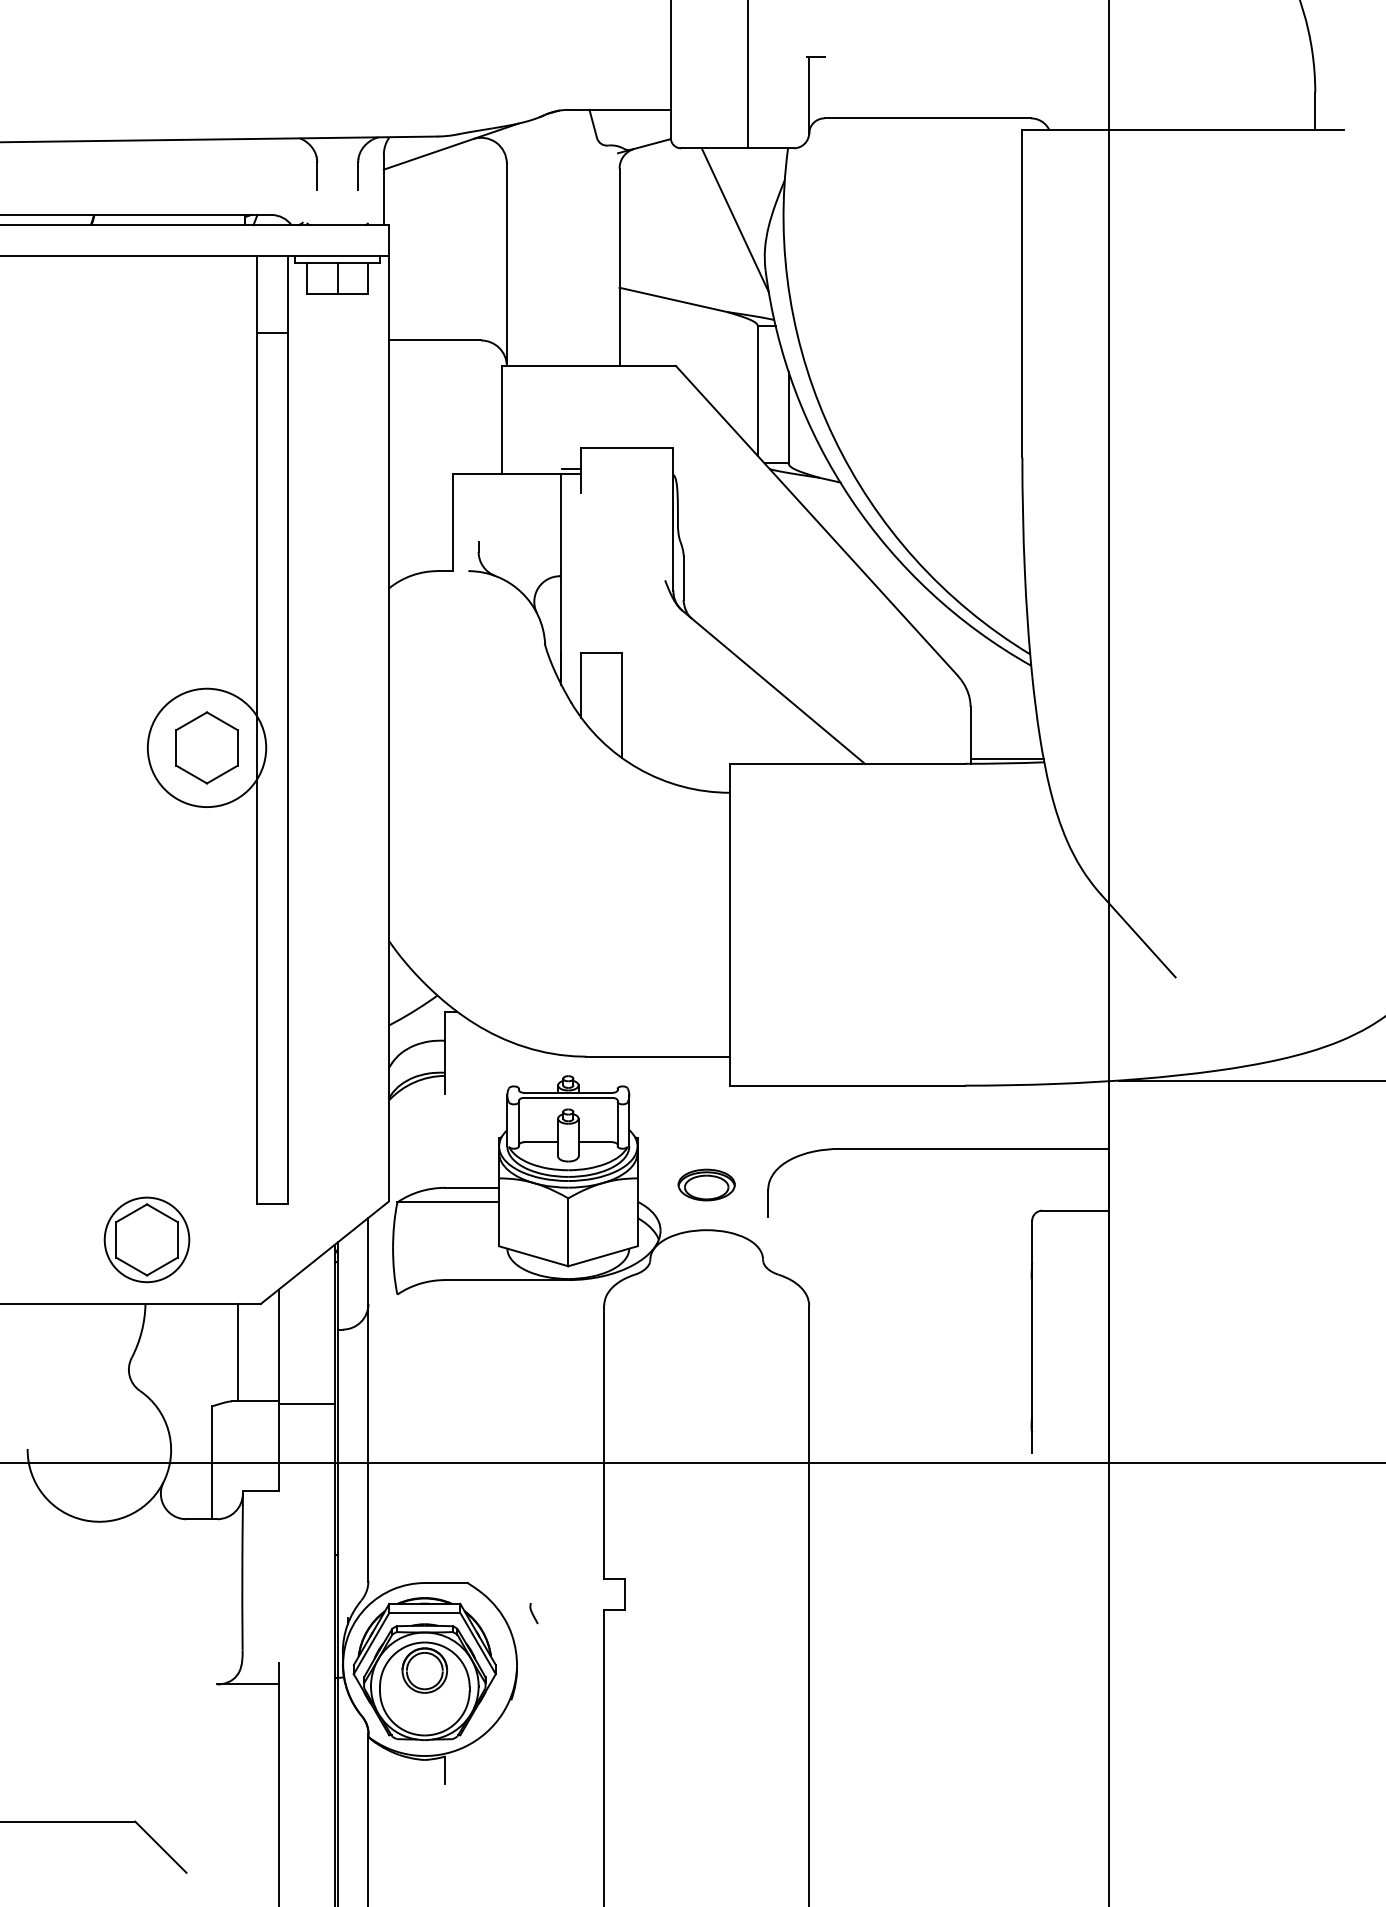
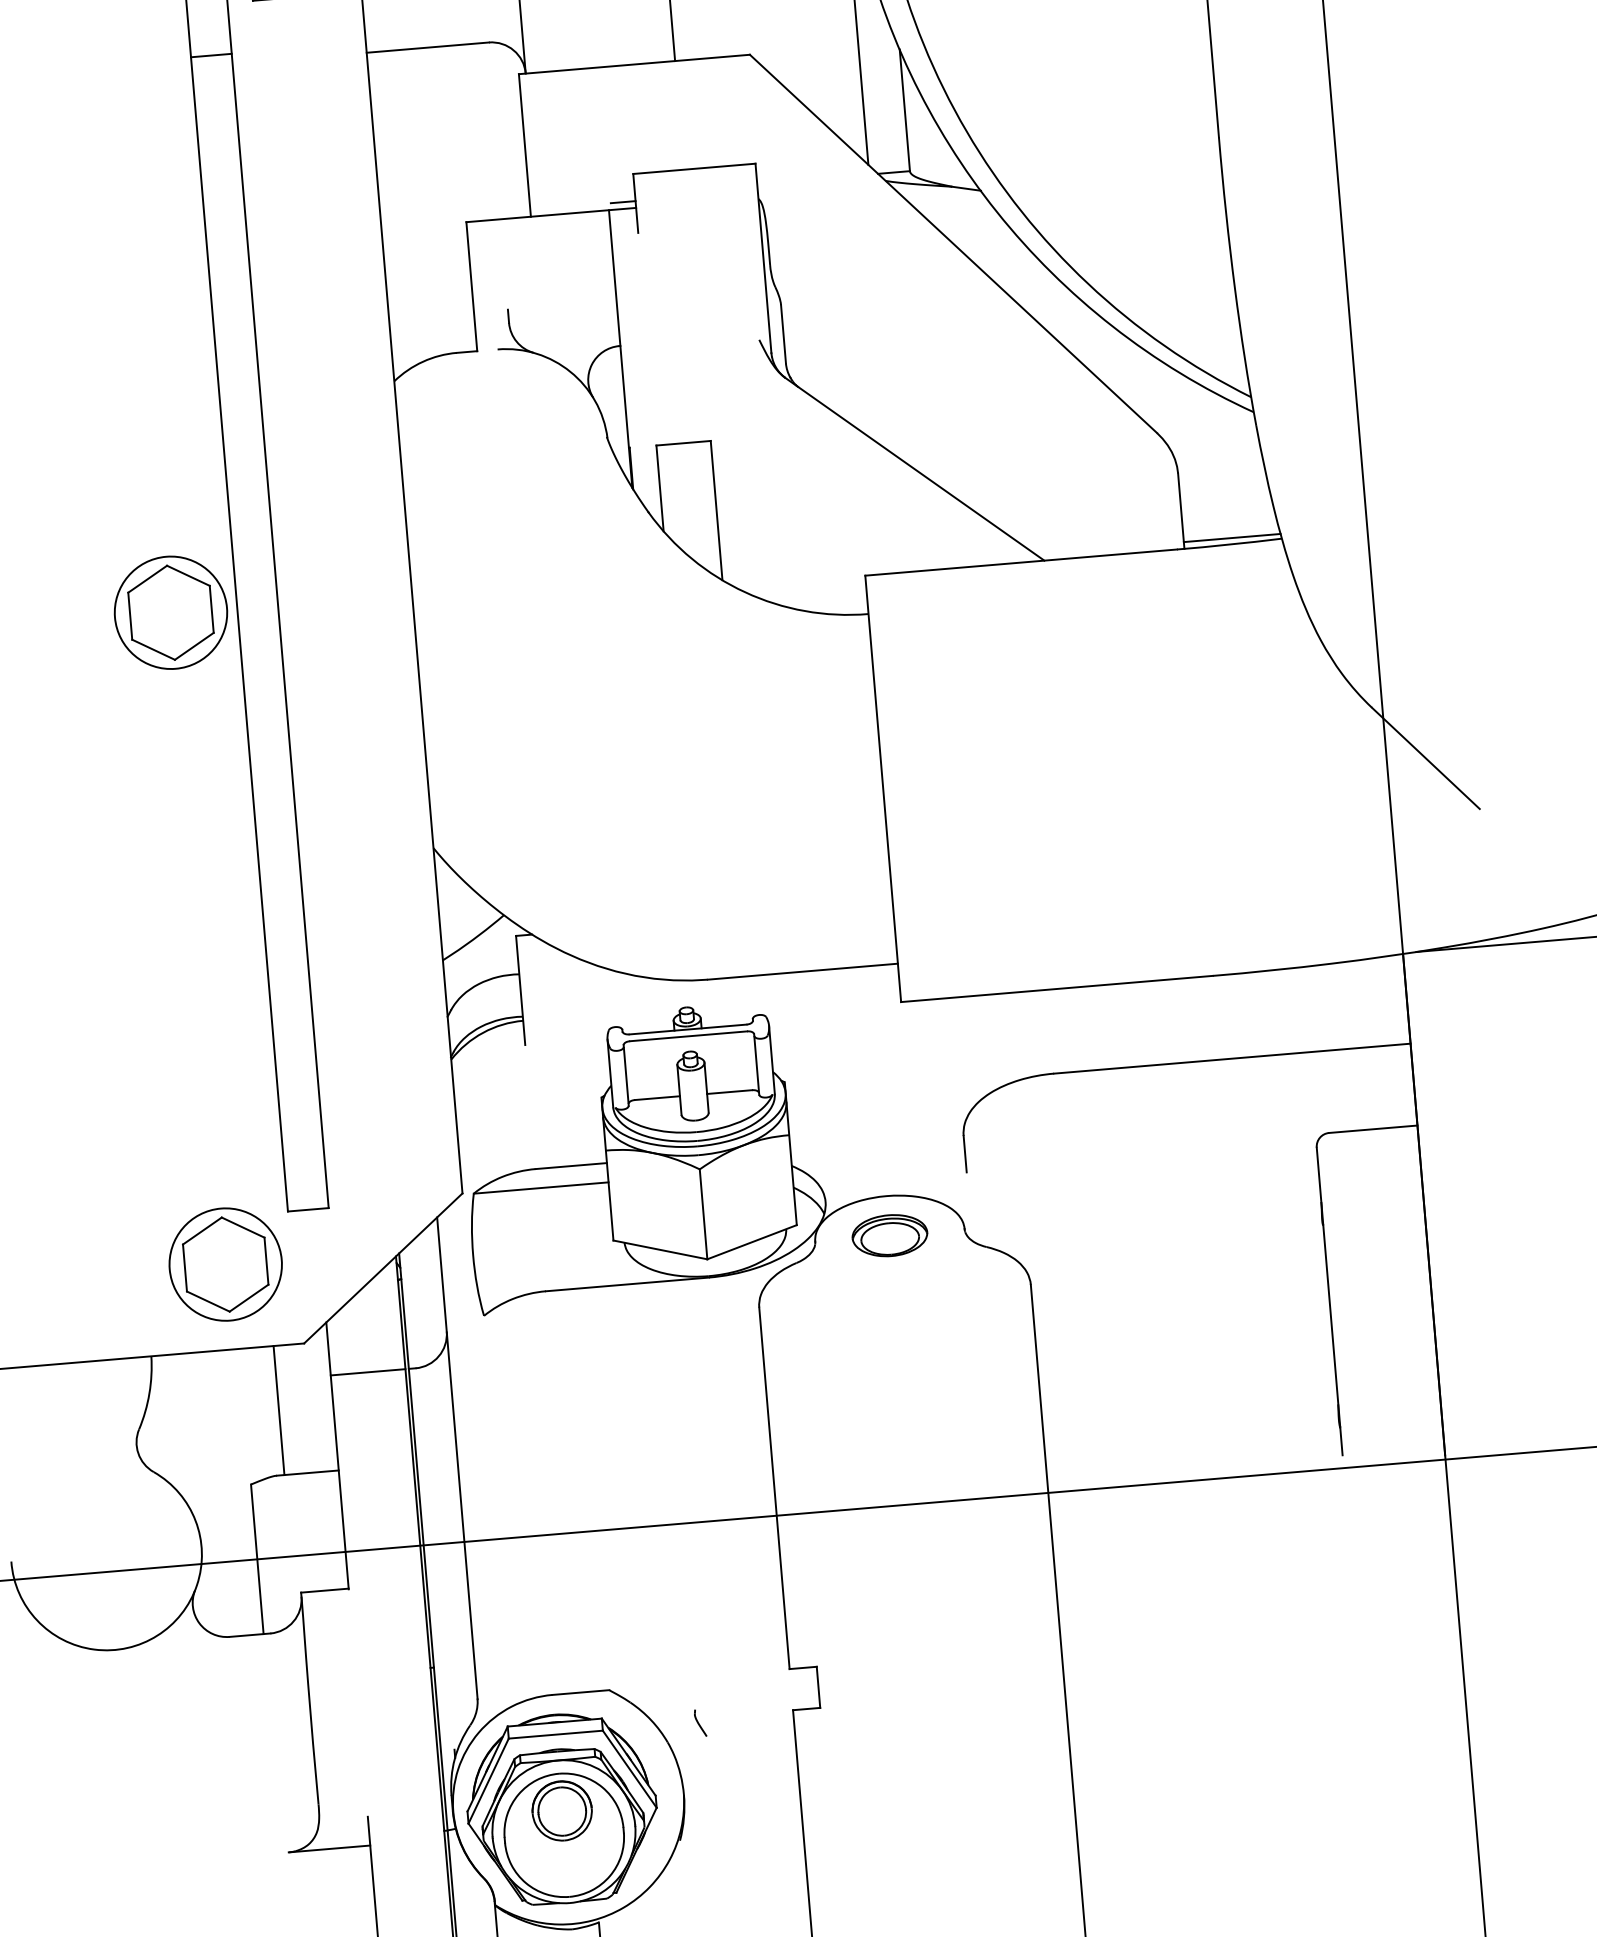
circle: (206, 747) -> (170, 612), size x0.71
part: (706, 1184) -> (889, 1234), moved
part: (146, 1239) -> (224, 1264), moved
line: (306, 1403) -> (367, 1372), moved

